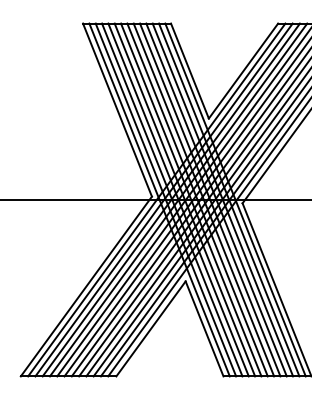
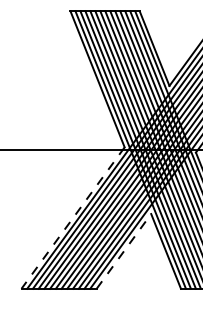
line: (86, 286) -> (73, 218), solid -> dashed
line: (151, 328) -> (124, 251), solid -> dashed

